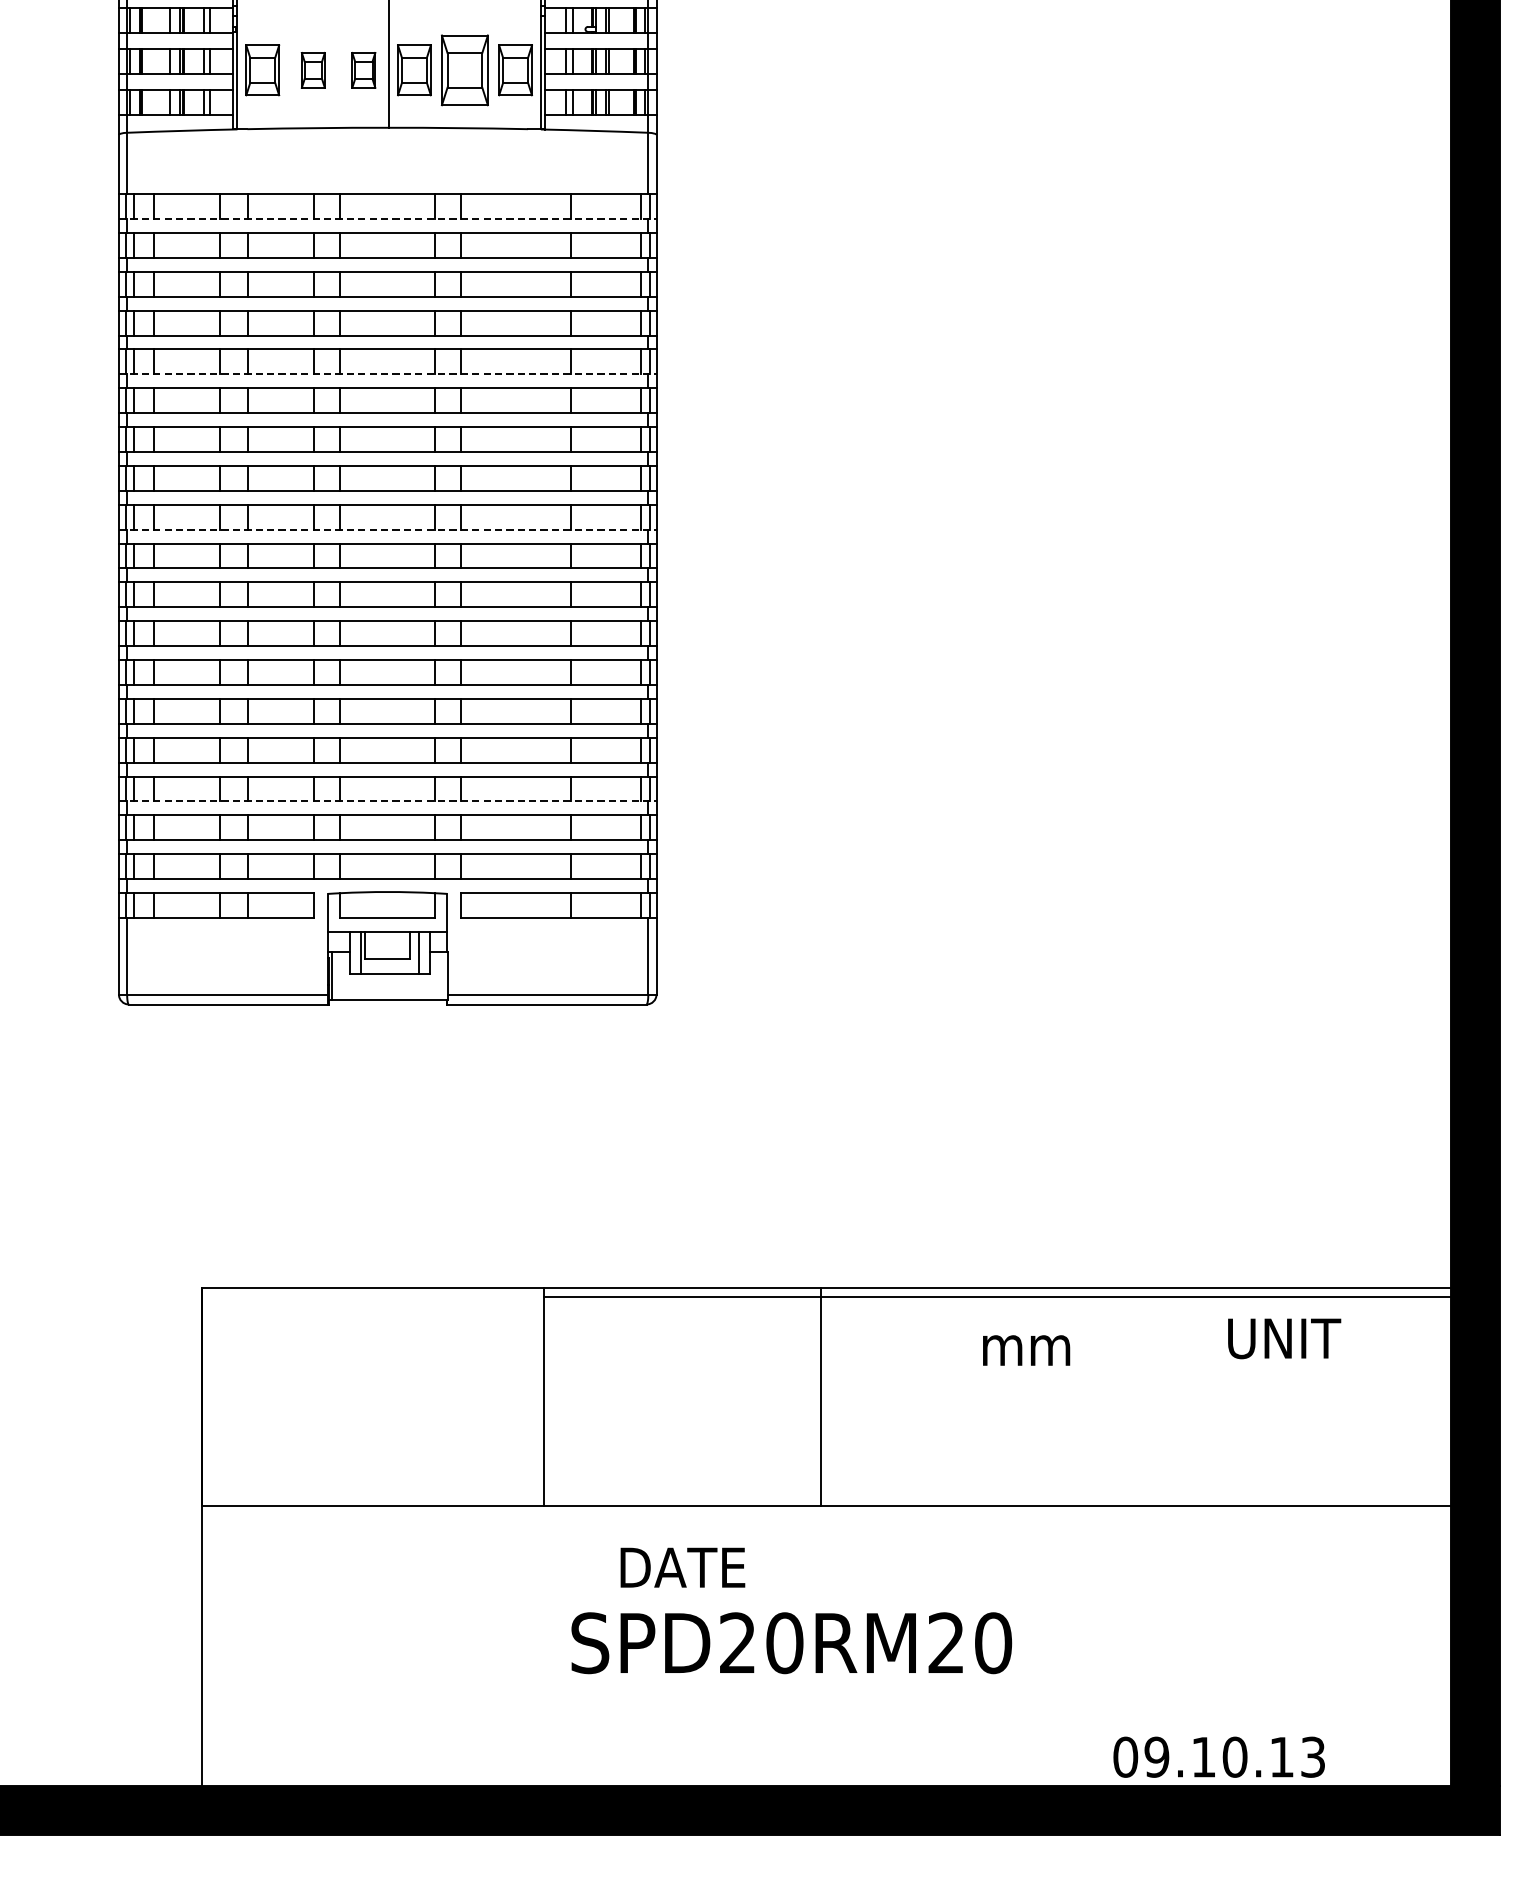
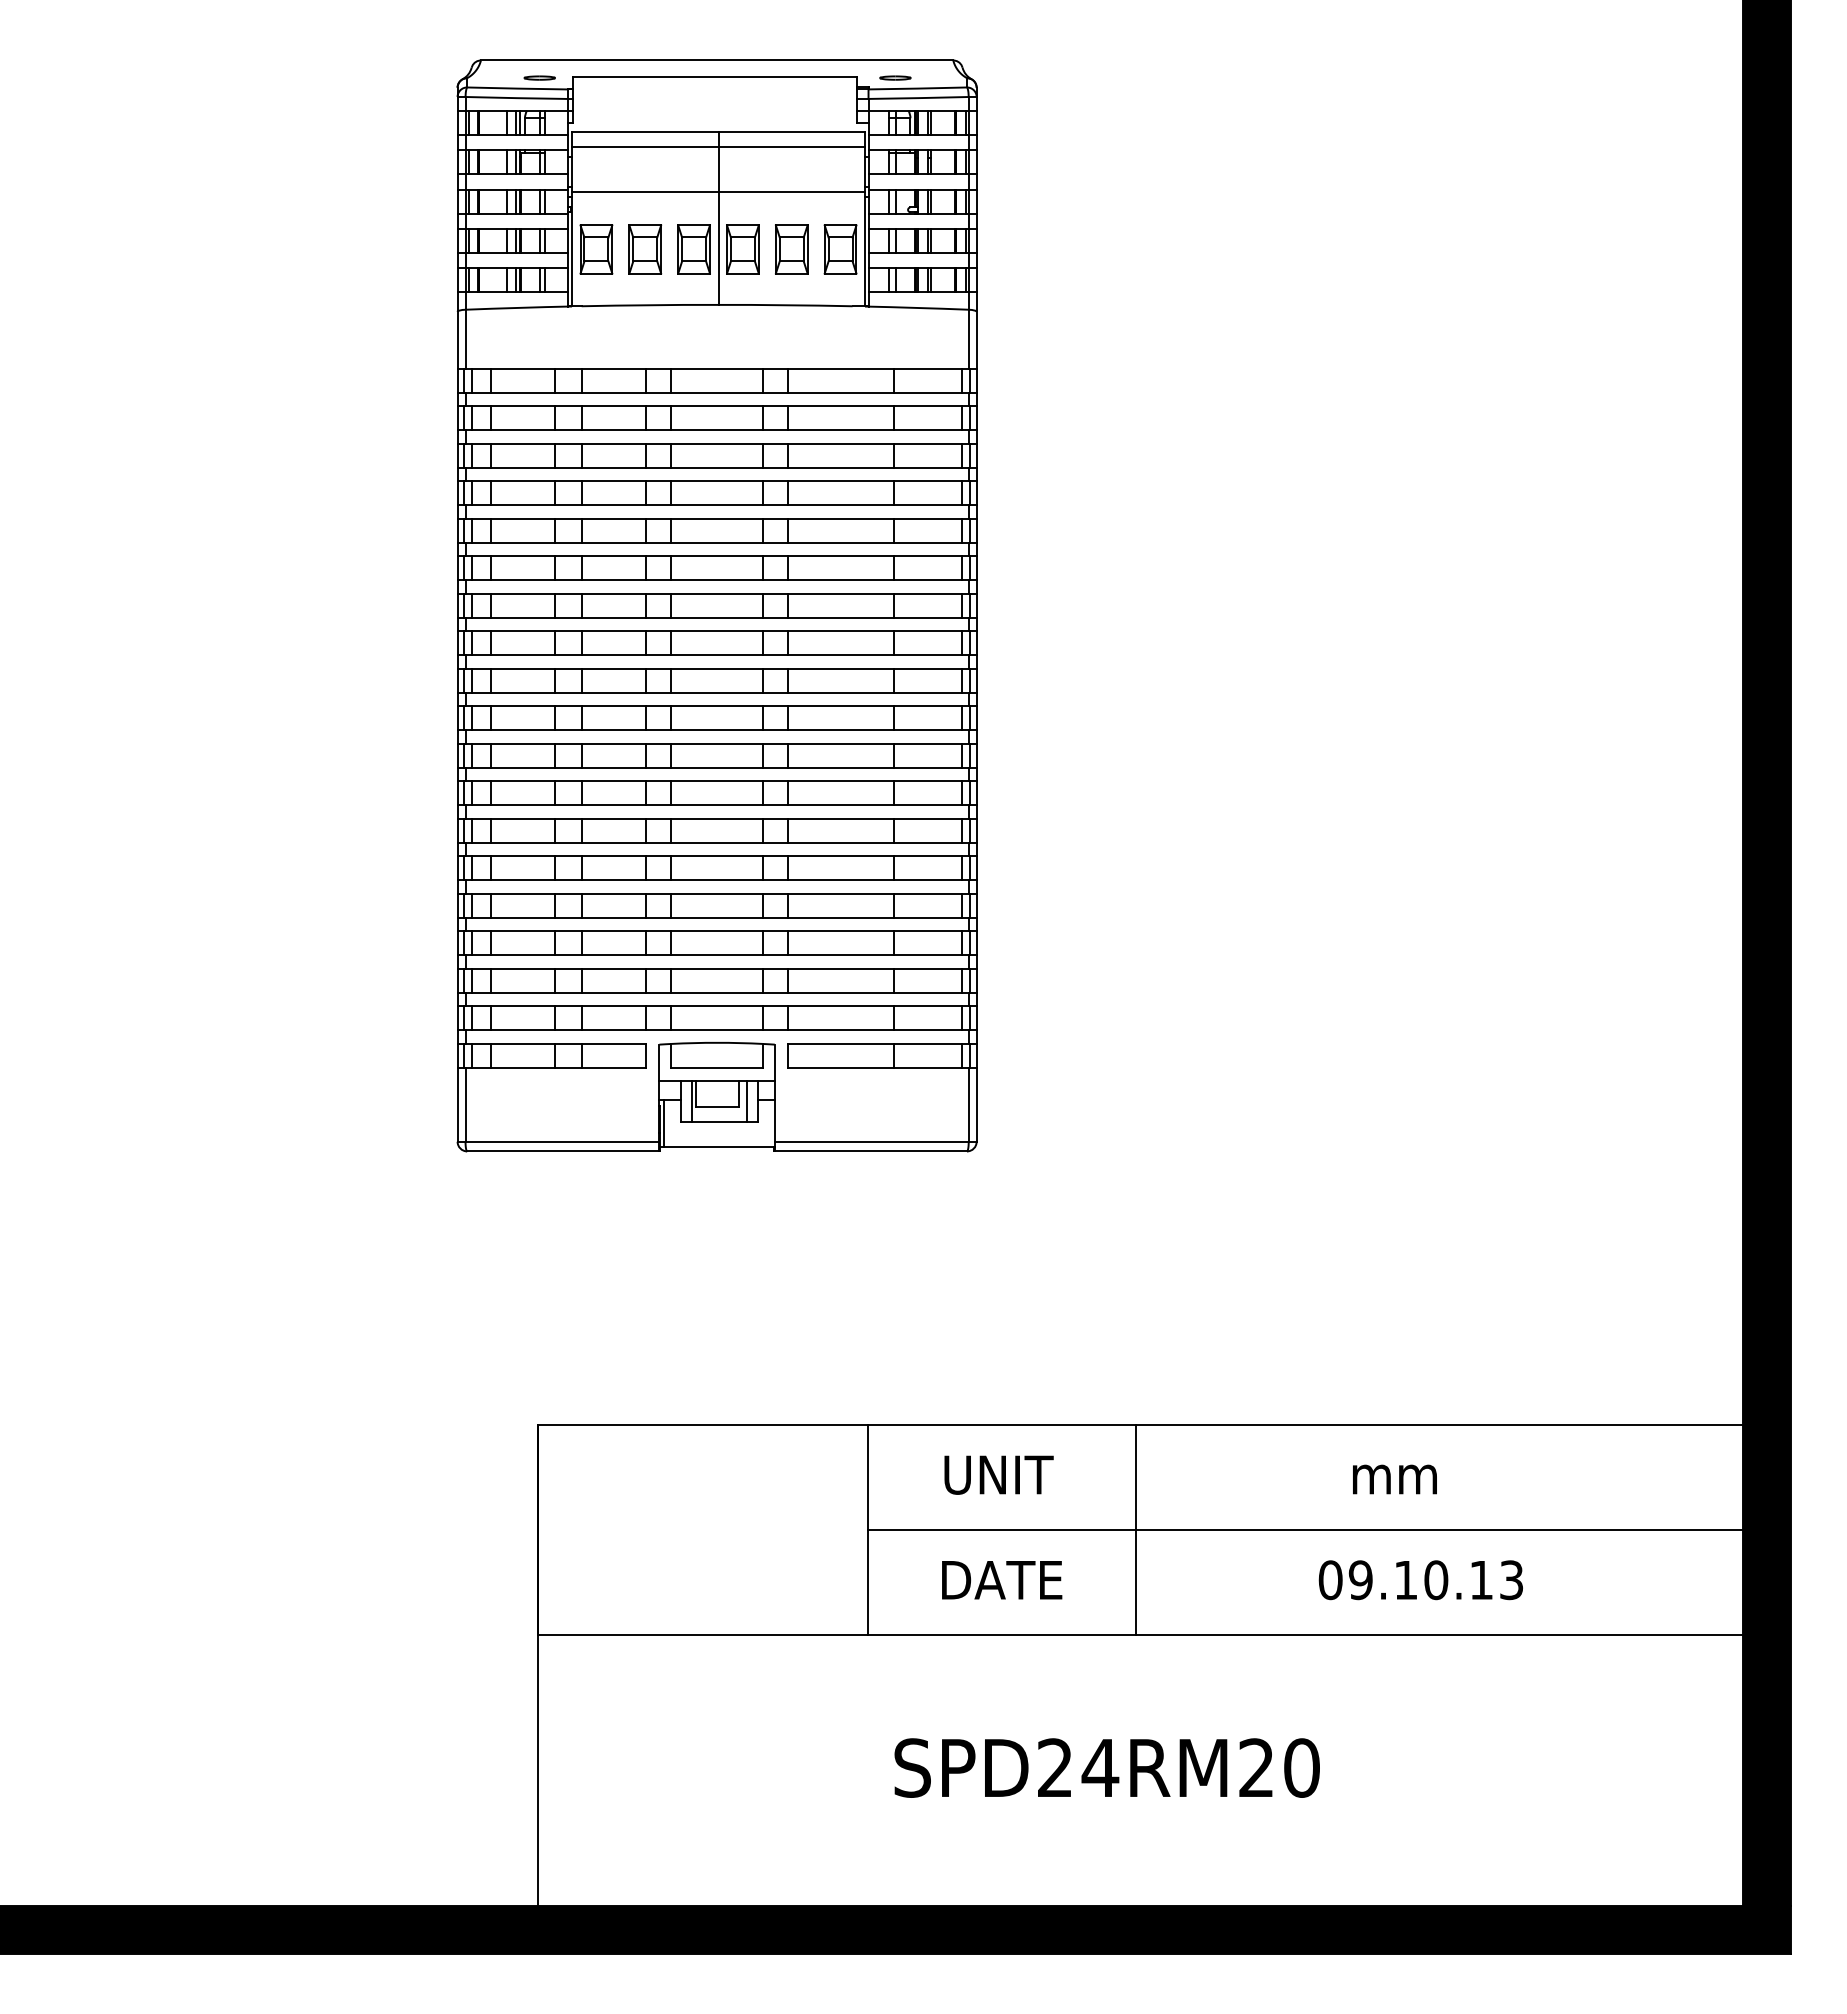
line: (389, 10) -> (718, 191), added
part: (313, 70) -> (645, 249), size x1.43
part: (363, 70) -> (693, 249), size x1.43
part: (464, 70) -> (791, 249), size x0.71
line: (388, 219) -> (717, 393), dashed -> solid
line: (388, 373) -> (717, 542), dashed -> solid
line: (388, 529) -> (717, 692), dashed -> solid
line: (388, 801) -> (717, 955), dashed -> solid
line: (997, 1297) -> (1305, 1530), moved
text: (1283, 1338) -> (998, 1474), moved
text: (1026, 1350) -> (1394, 1479), moved
text: (683, 1568) -> (1002, 1580), moved
text: (784, 1642) -> (1100, 1767), SPD20RM20 -> SPD24RM20
text: (1218, 1757) -> (1420, 1580), moved

